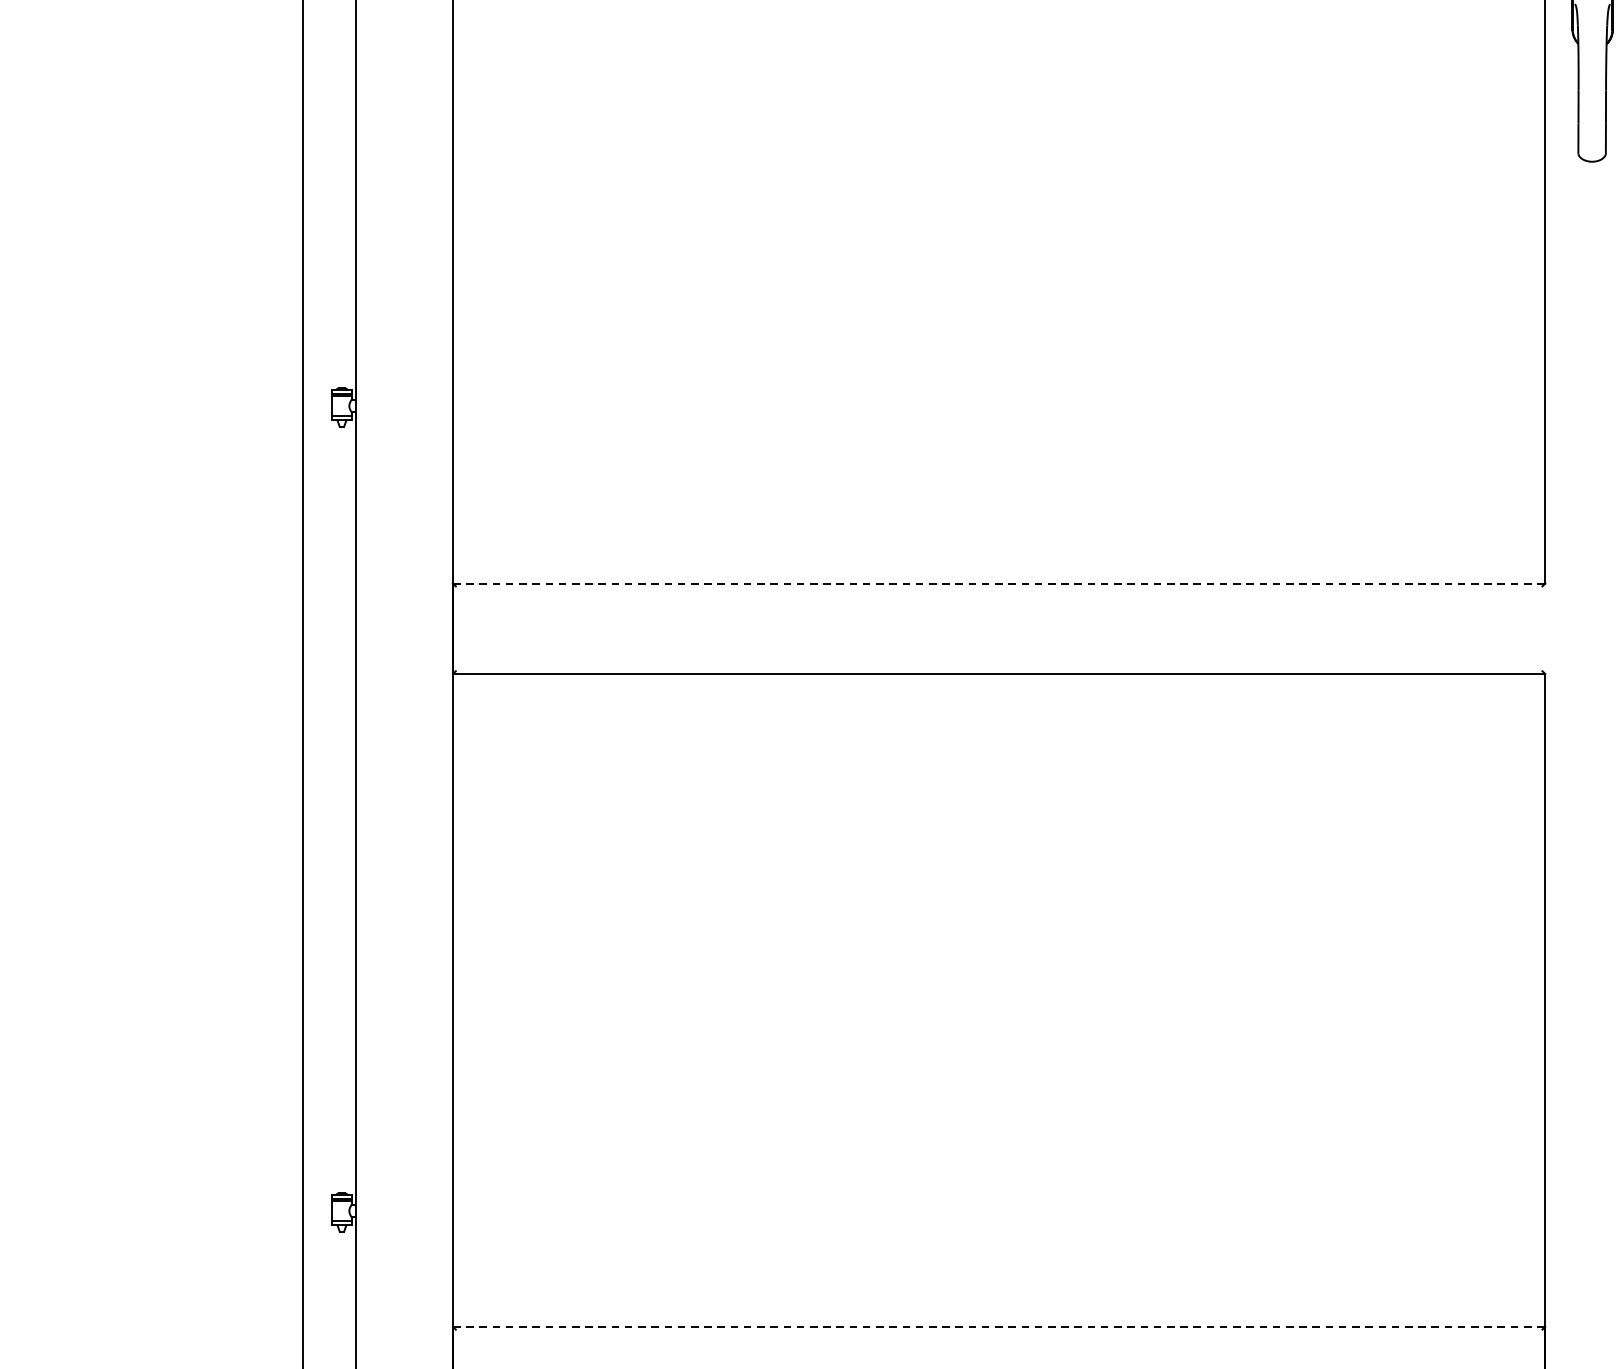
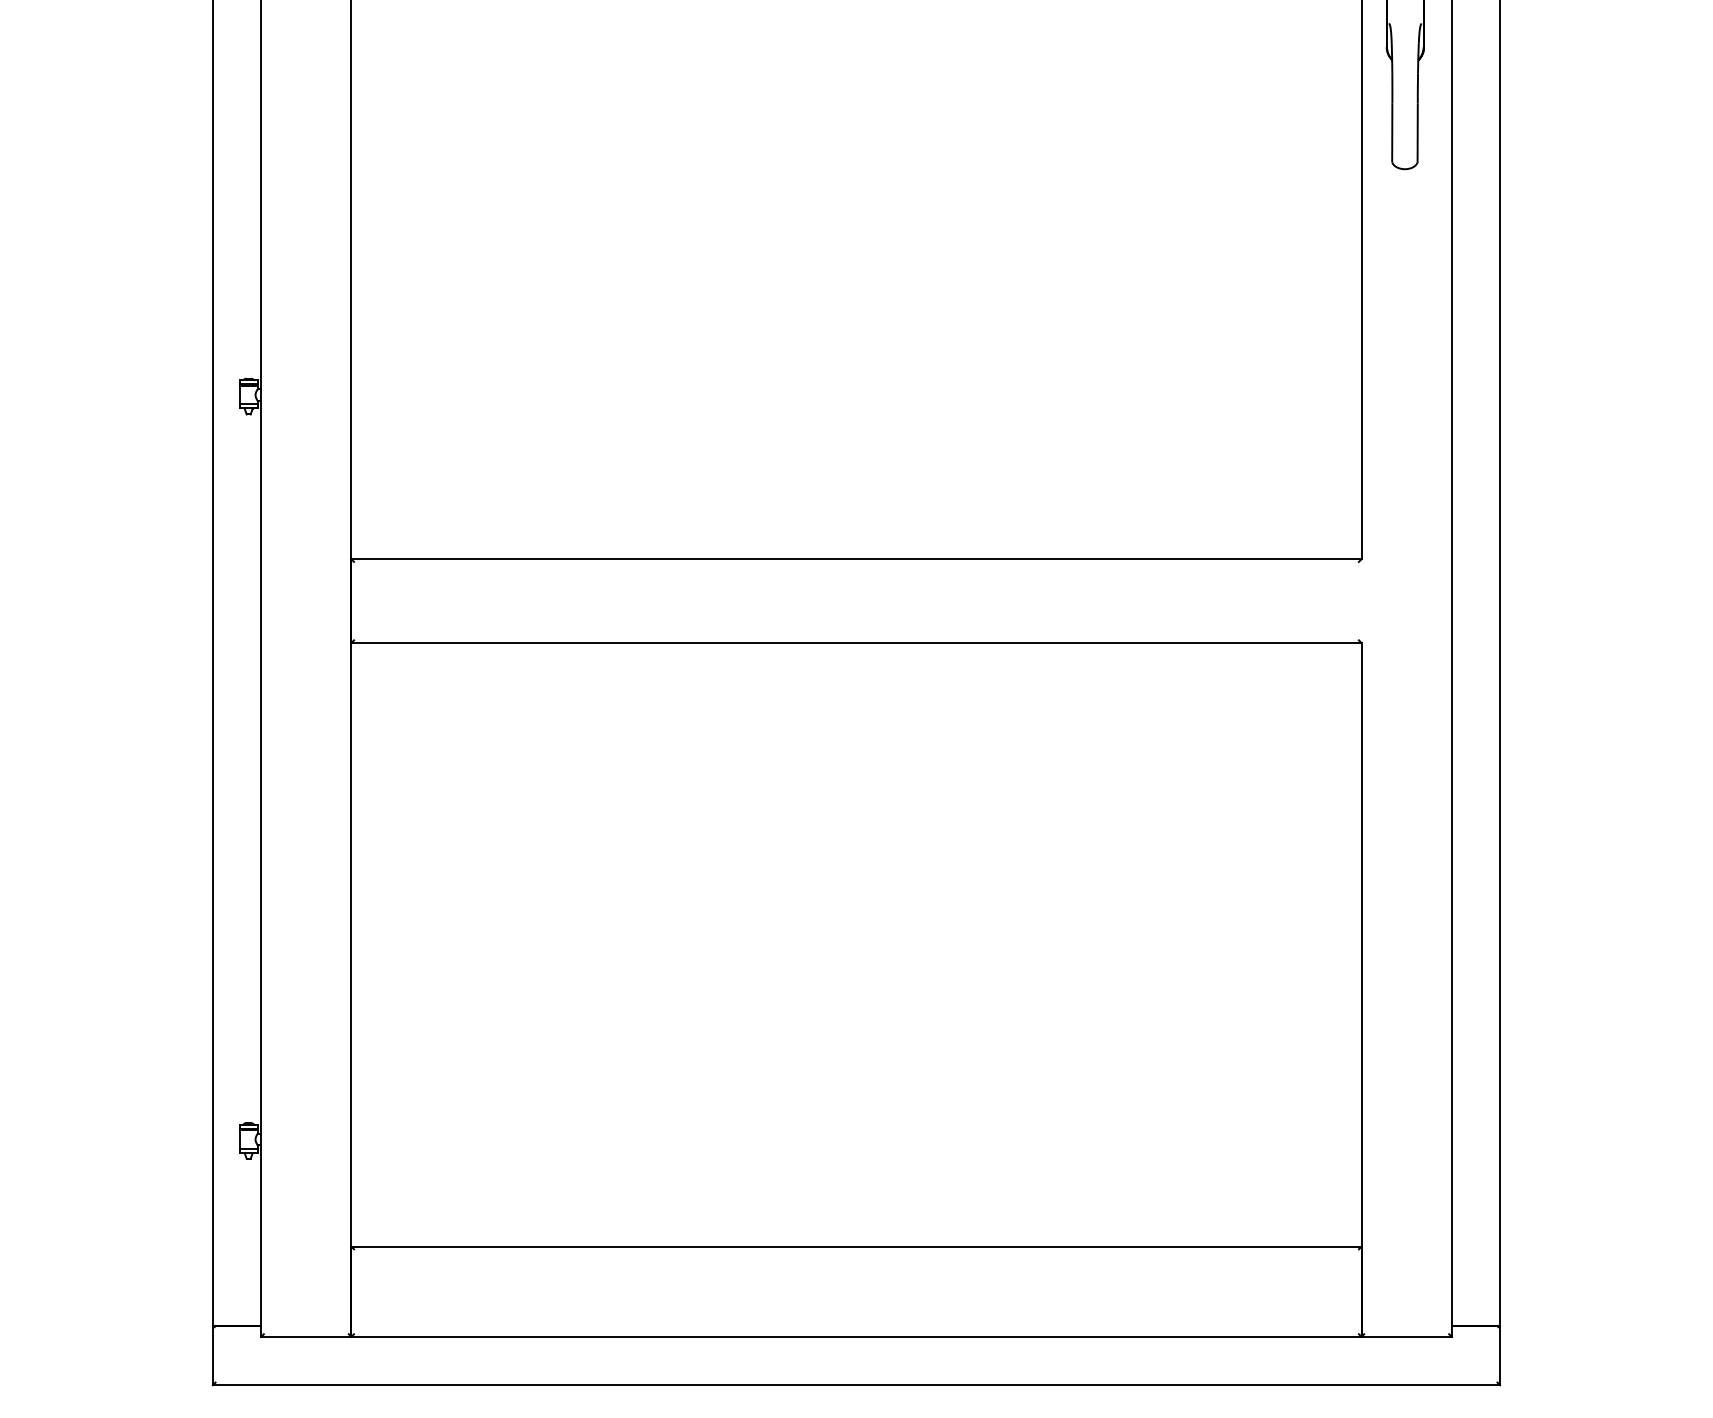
line: (999, 583) -> (856, 559), dashed -> solid
line: (999, 1326) -> (856, 1246), dashed -> solid

